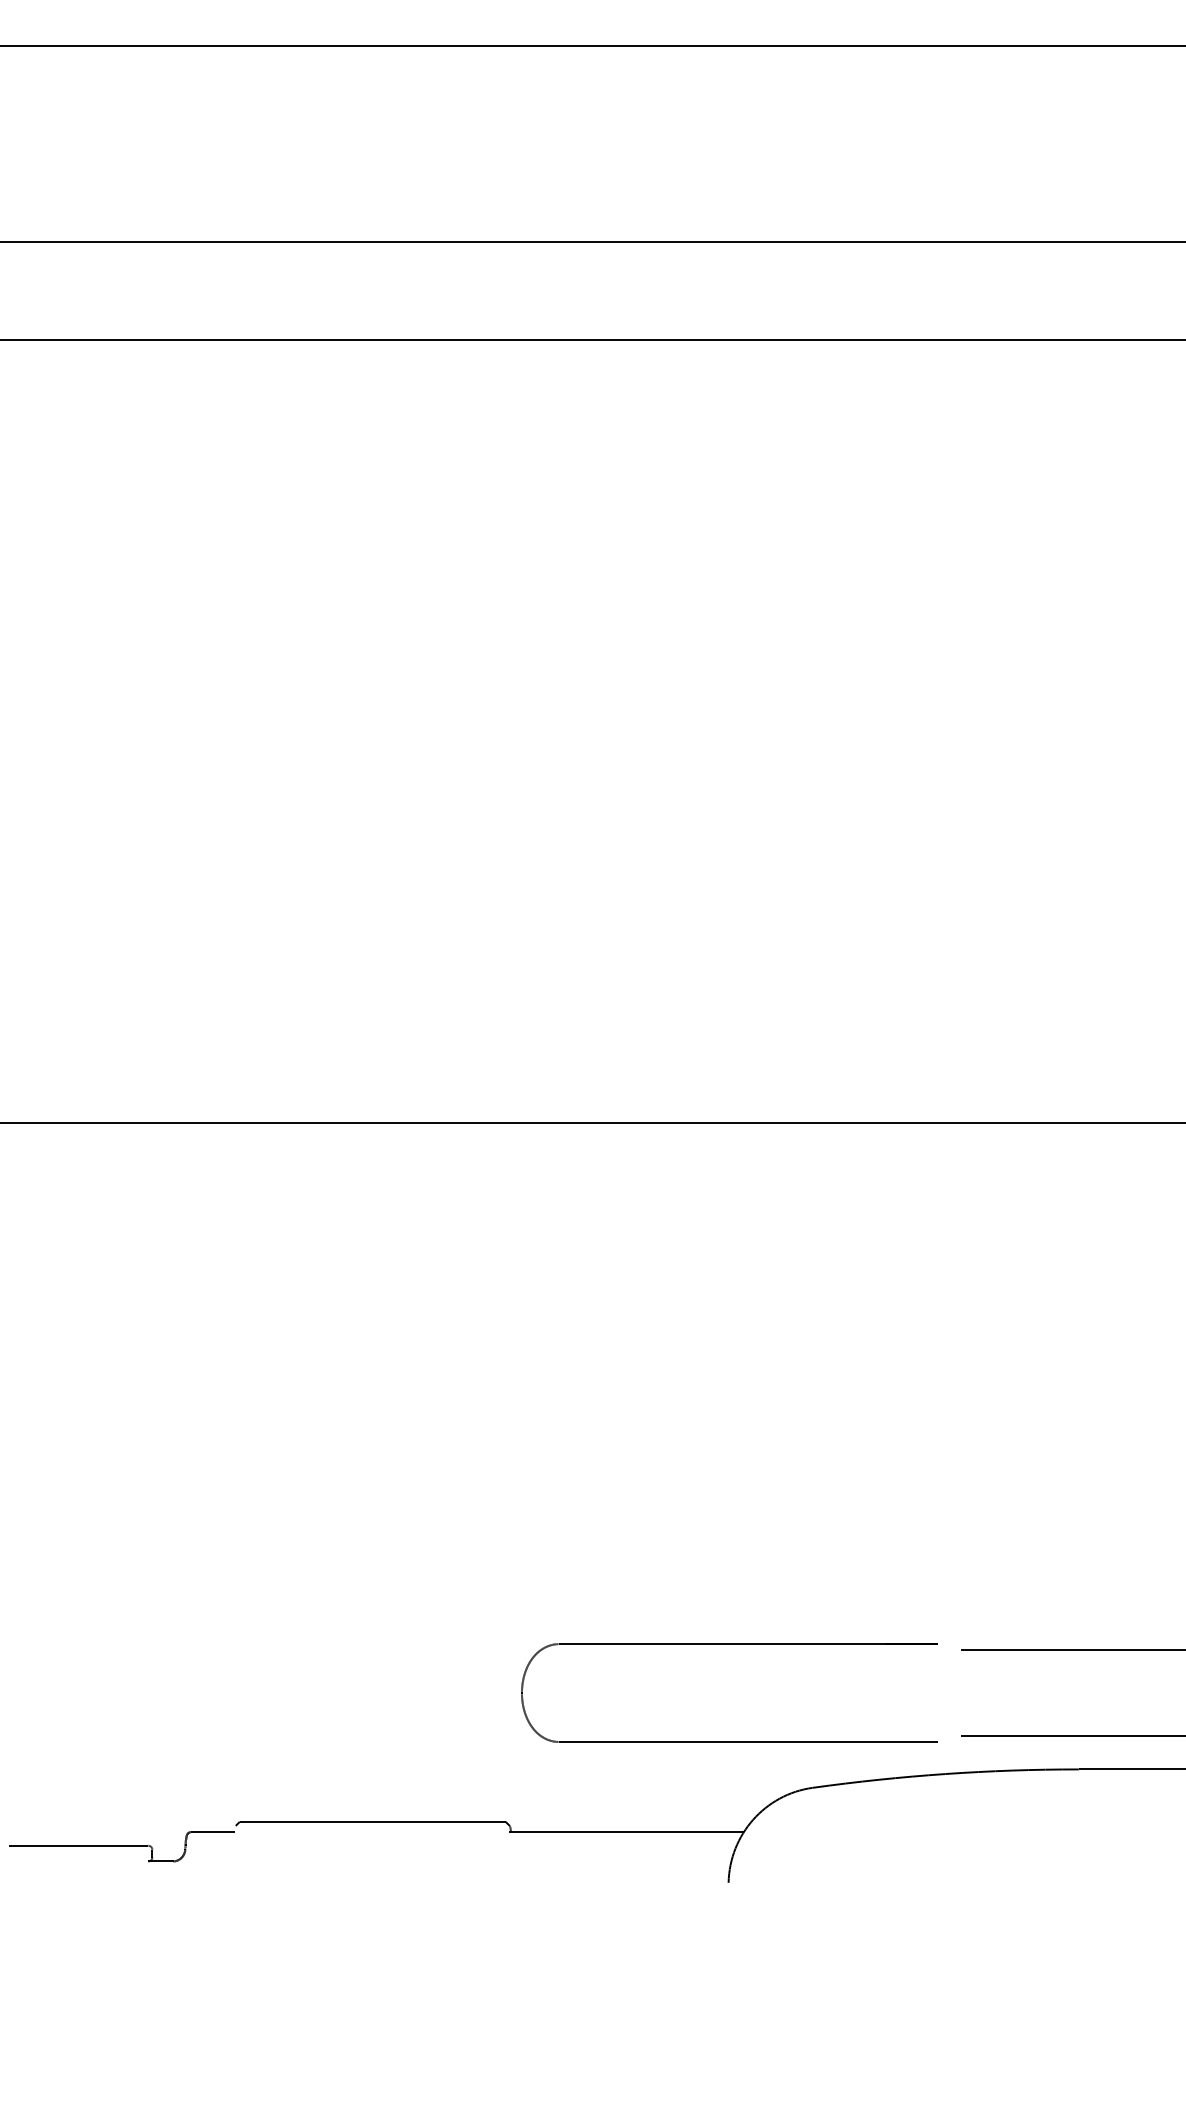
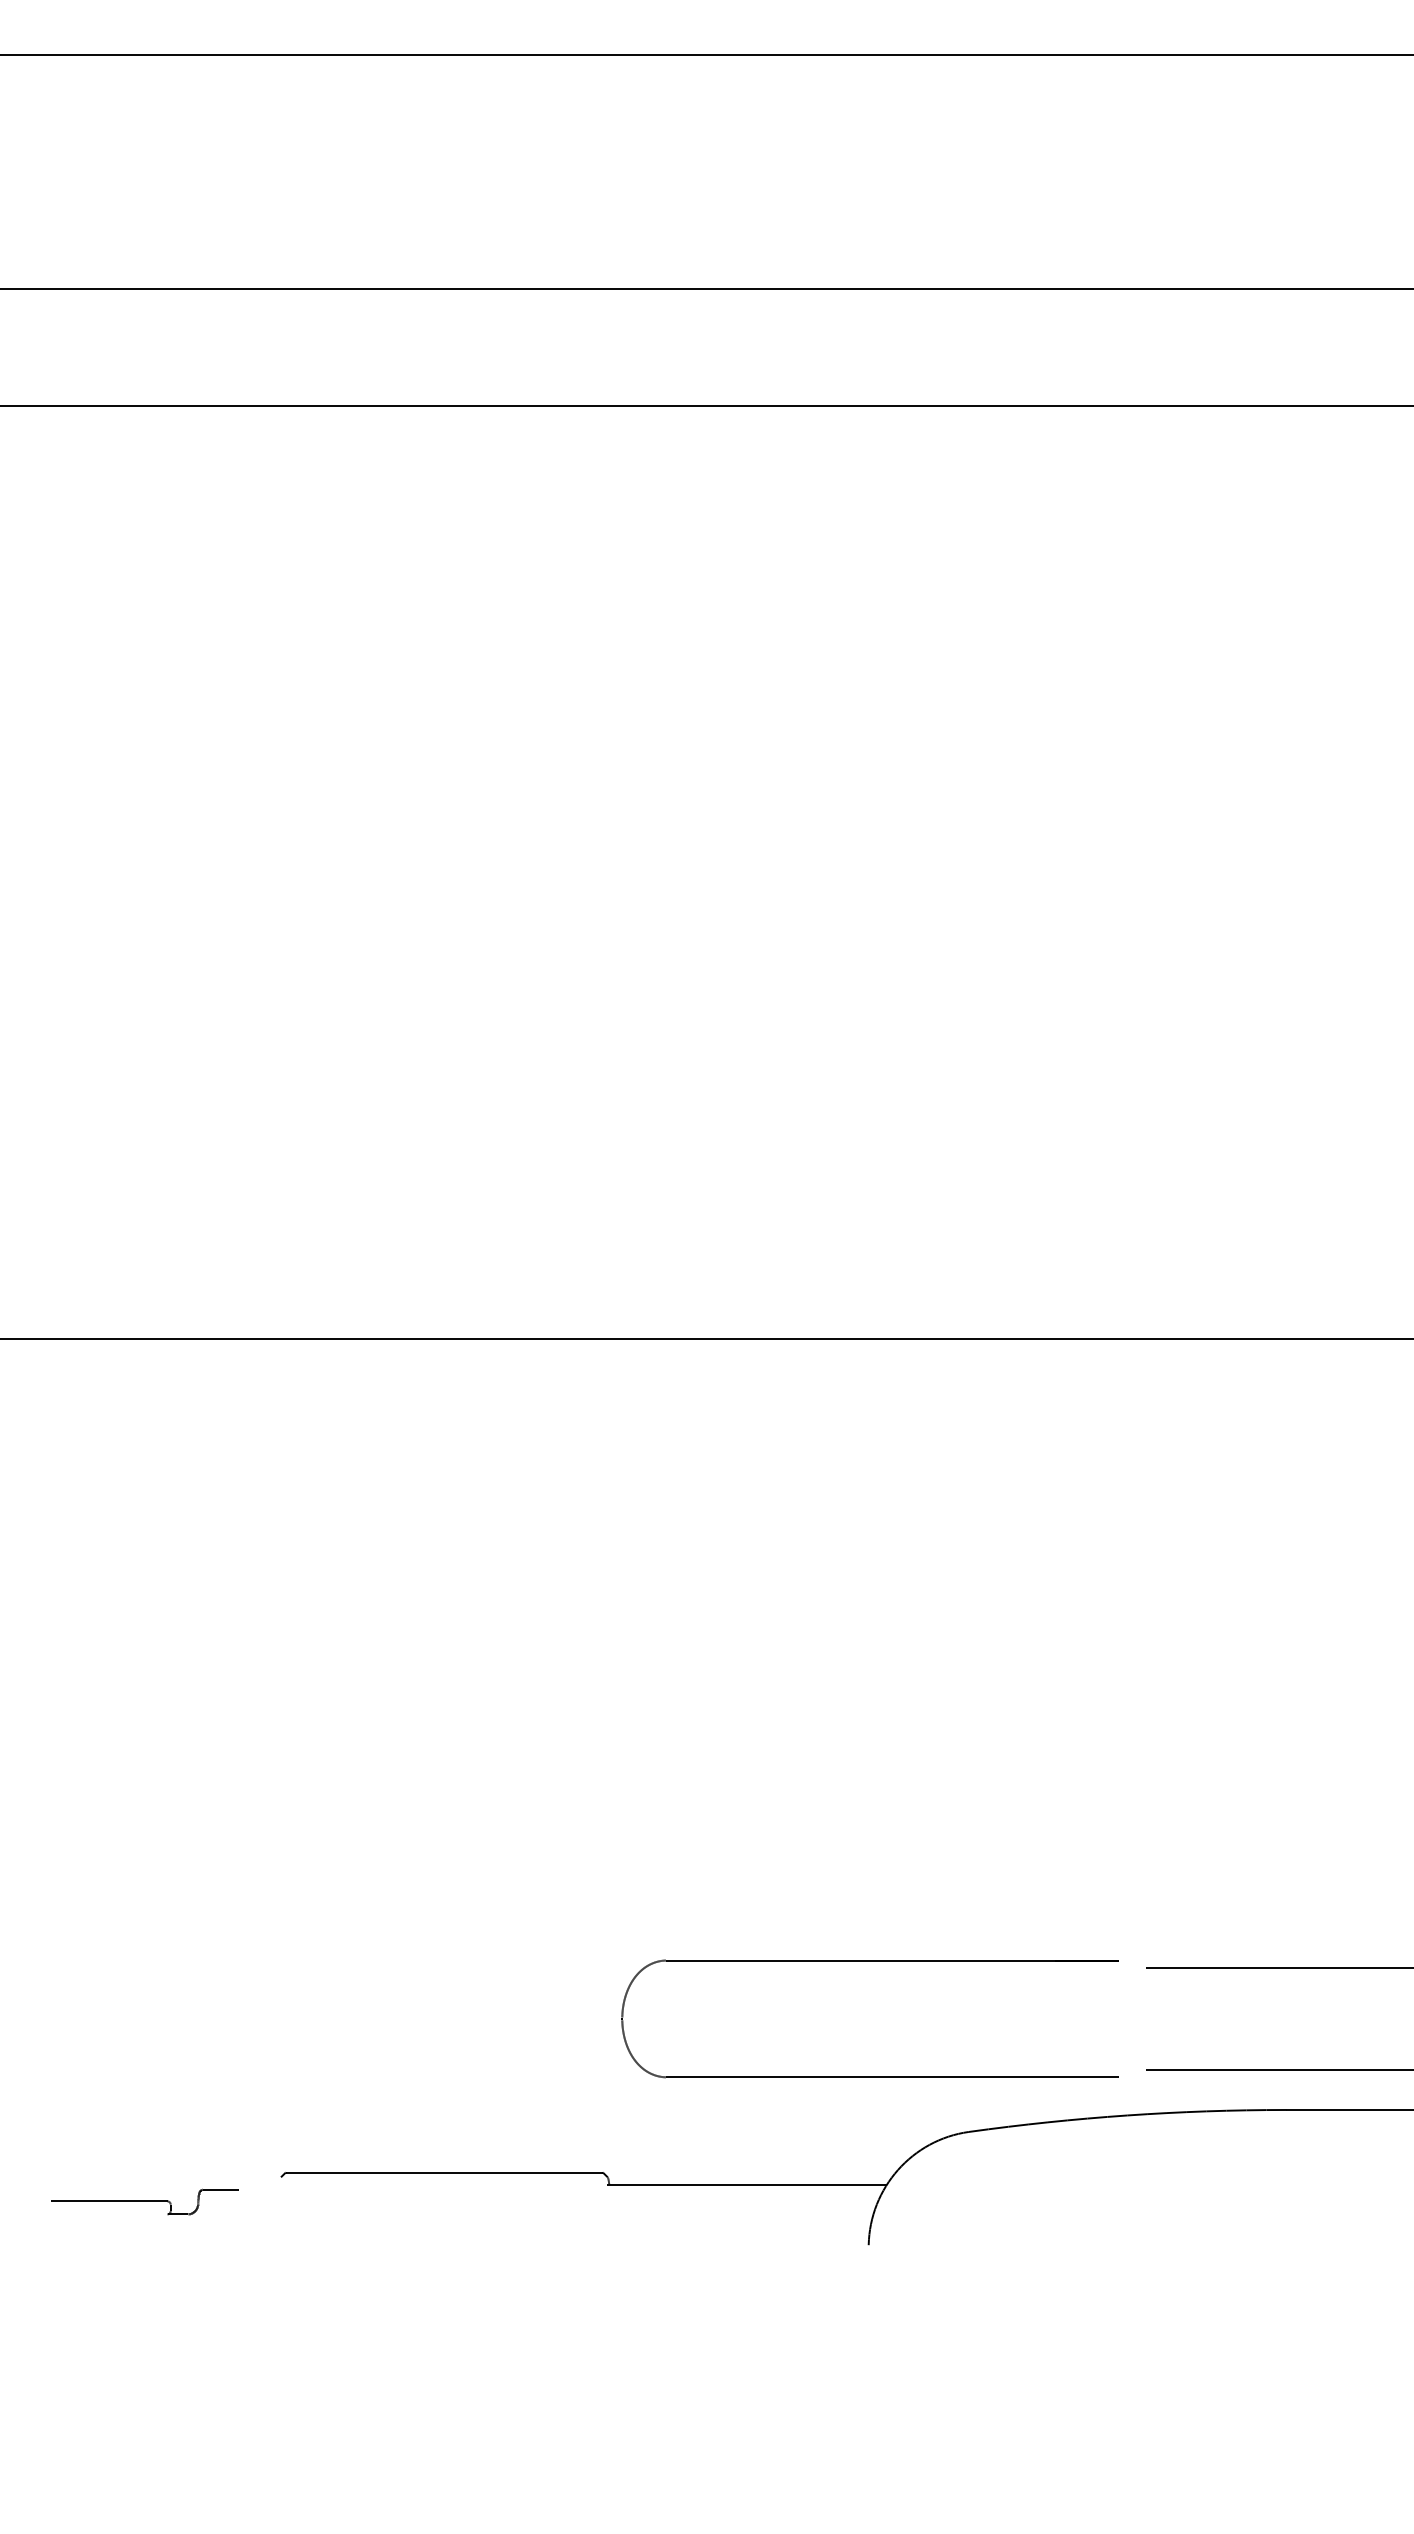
part: (122, 1846) -> (145, 2201), size x0.7

